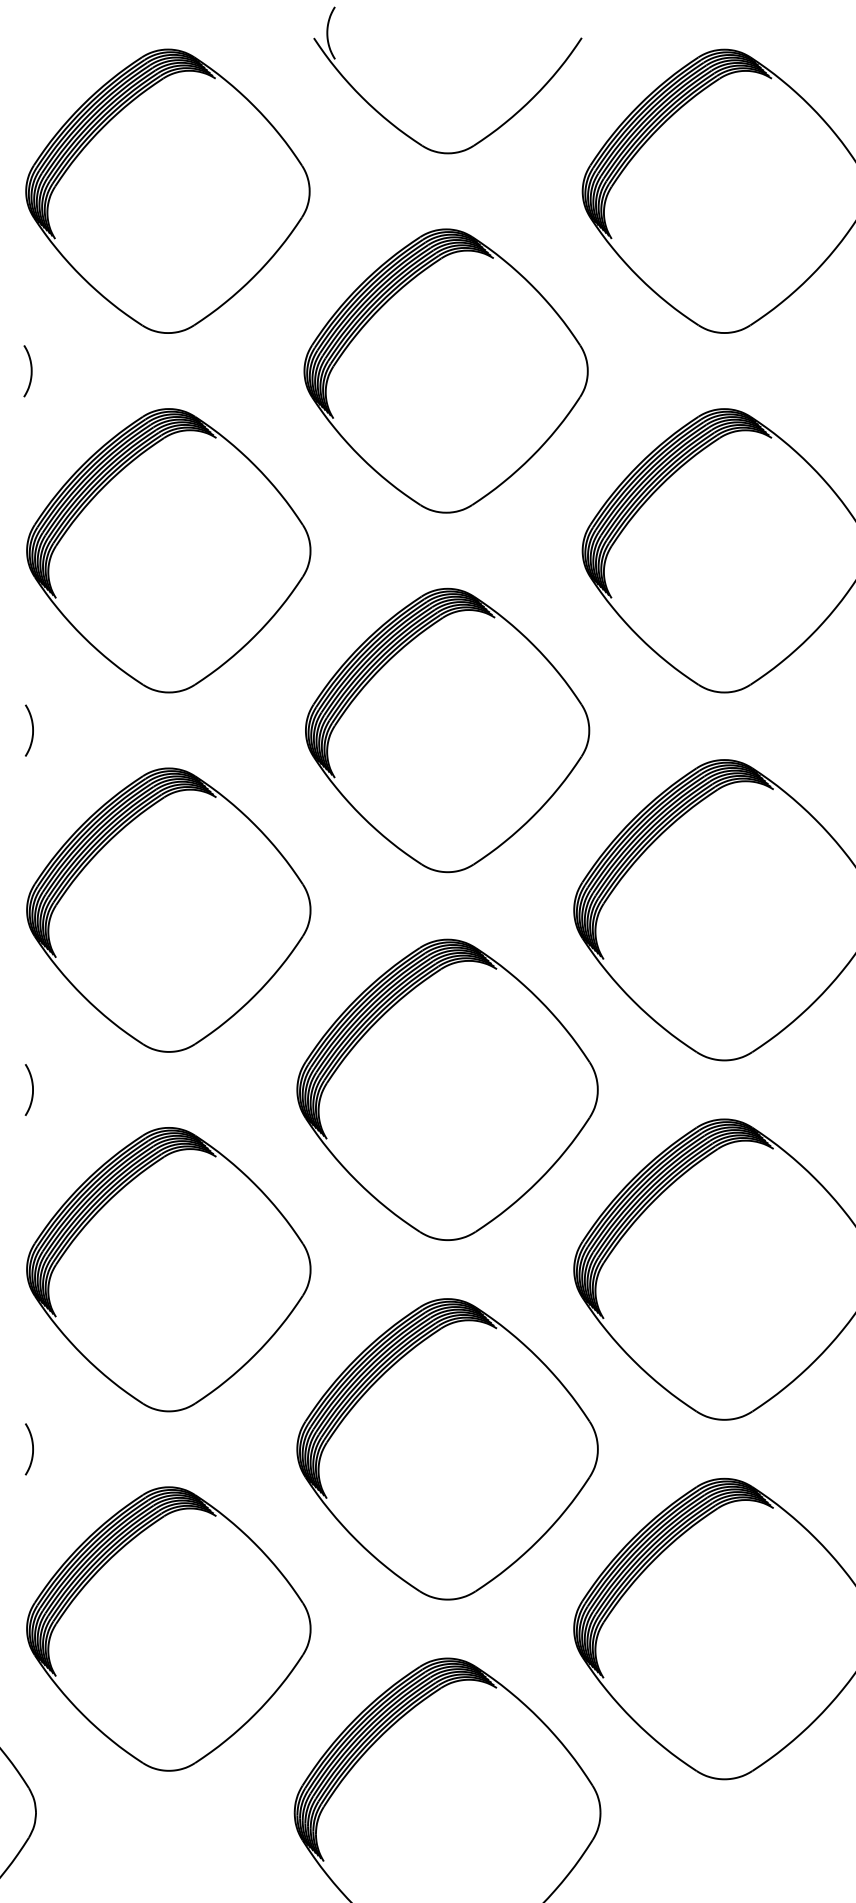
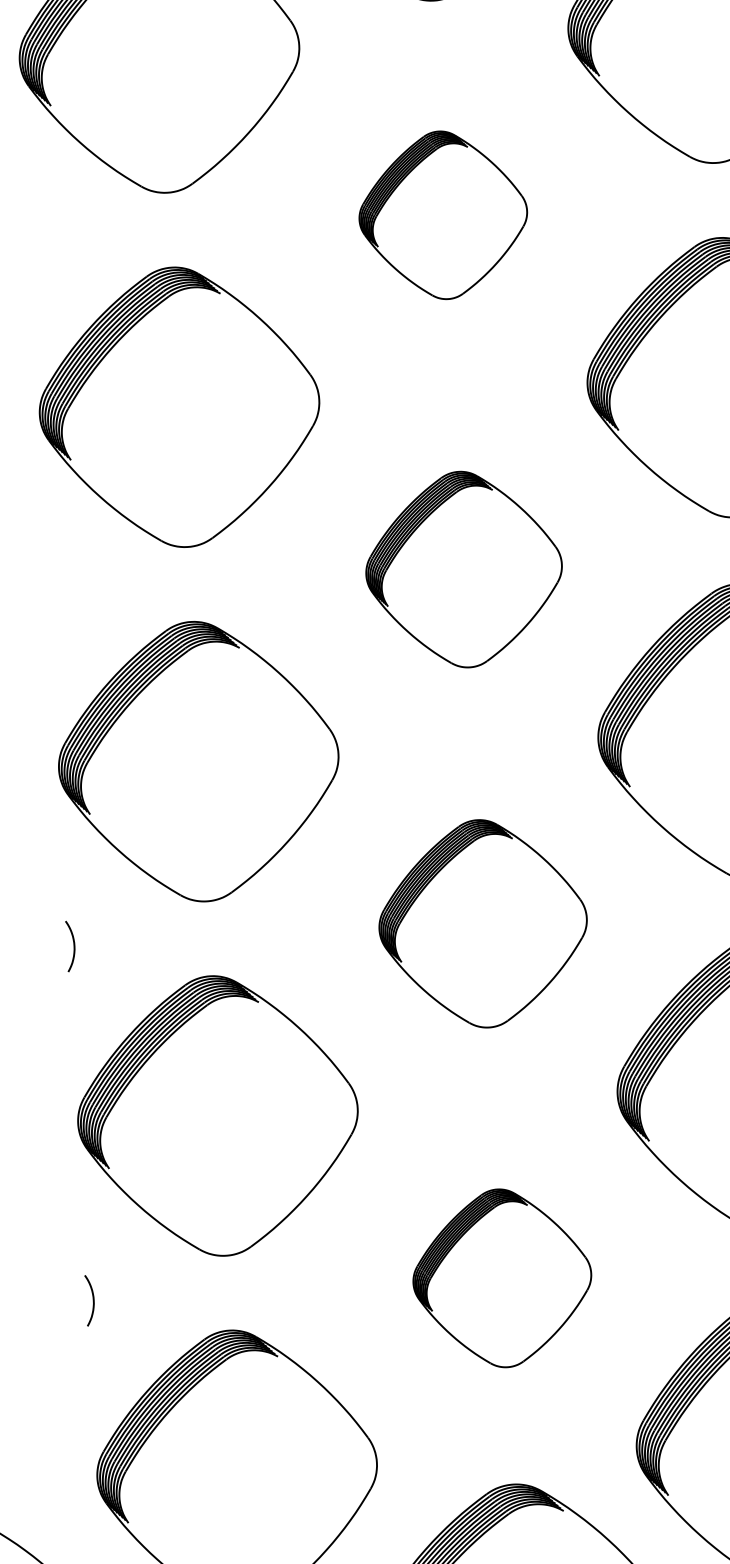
part: (445, 370) -> (442, 214), size x0.6
curve: (30, 371) -> (33, 237), removed
curve: (32, 730) -> (54, 591), removed
part: (447, 730) -> (463, 569), size x0.7
part: (447, 1089) -> (483, 923), size x0.7
part: (447, 1449) -> (502, 1278), size x0.6

